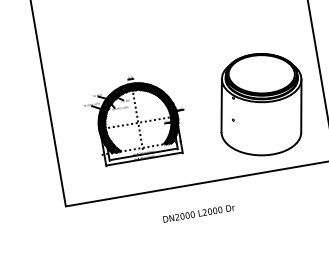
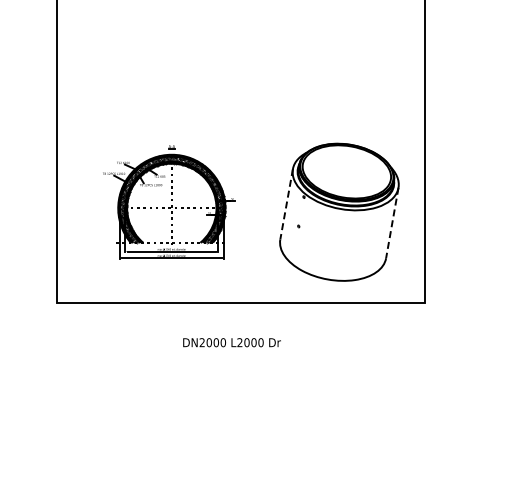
line: (221, 105) -> (286, 204), solid -> dashed
line: (301, 106) -> (392, 223), solid -> dashed

